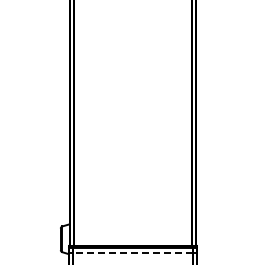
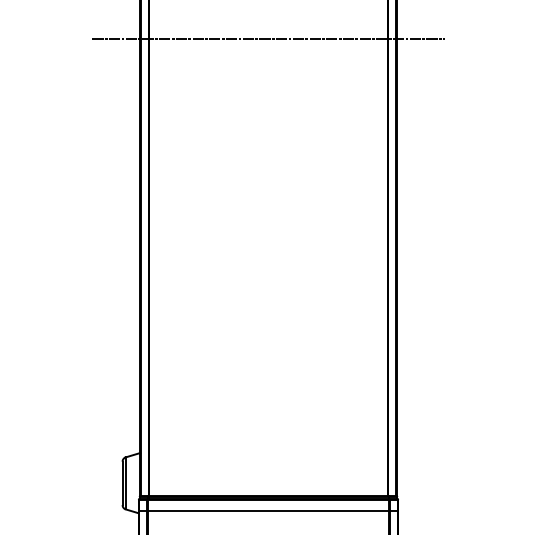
line: (132, 19) -> (267, 39), added
line: (132, 252) -> (267, 509), dashed -> solid

